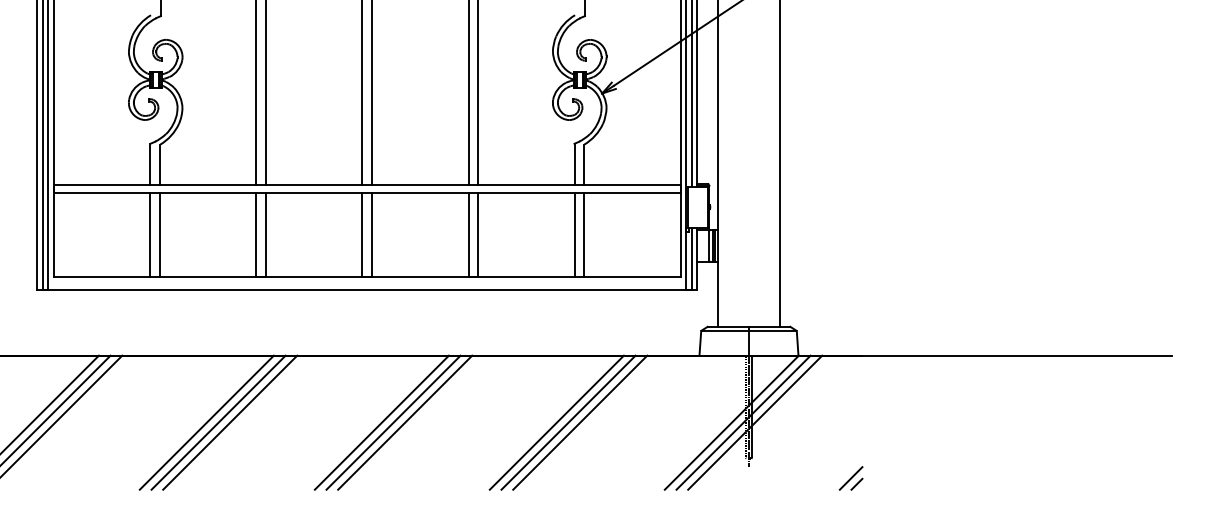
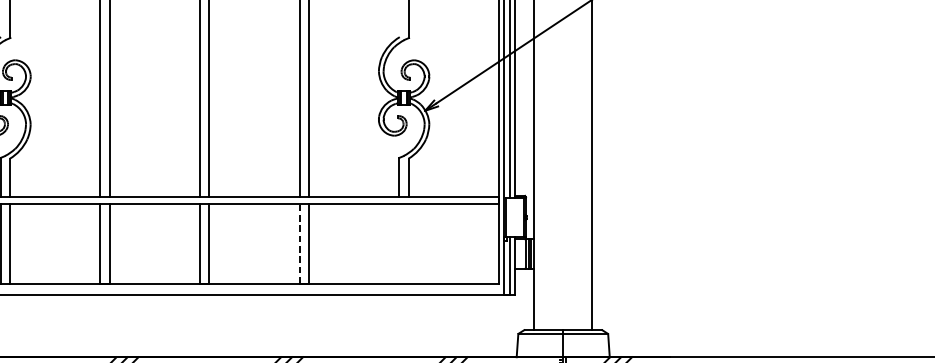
line: (468, 234) -> (299, 243), solid -> dashed
line: (574, 235) -> (399, 244), removed
line: (584, 235) -> (408, 244), removed

